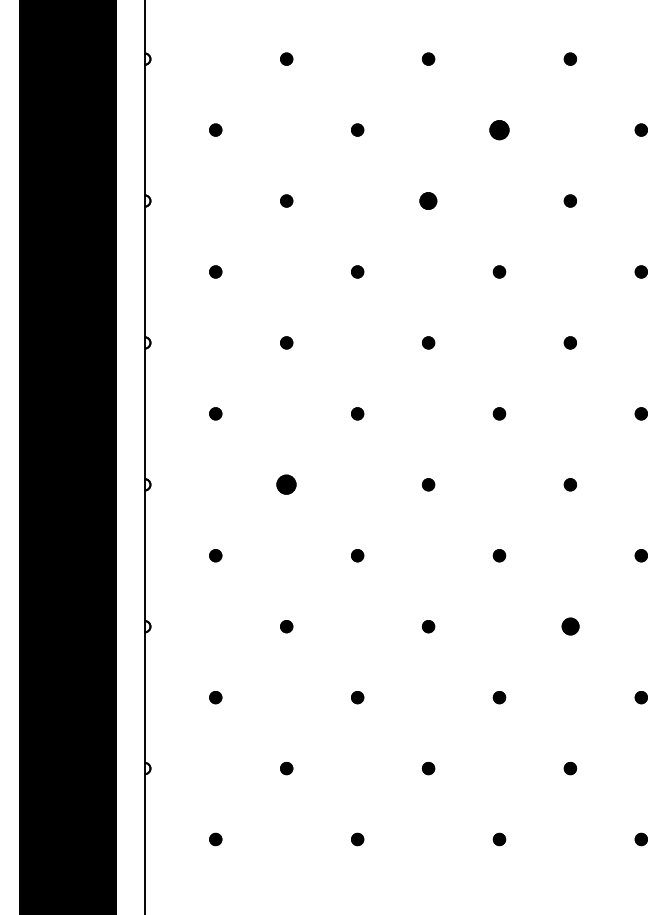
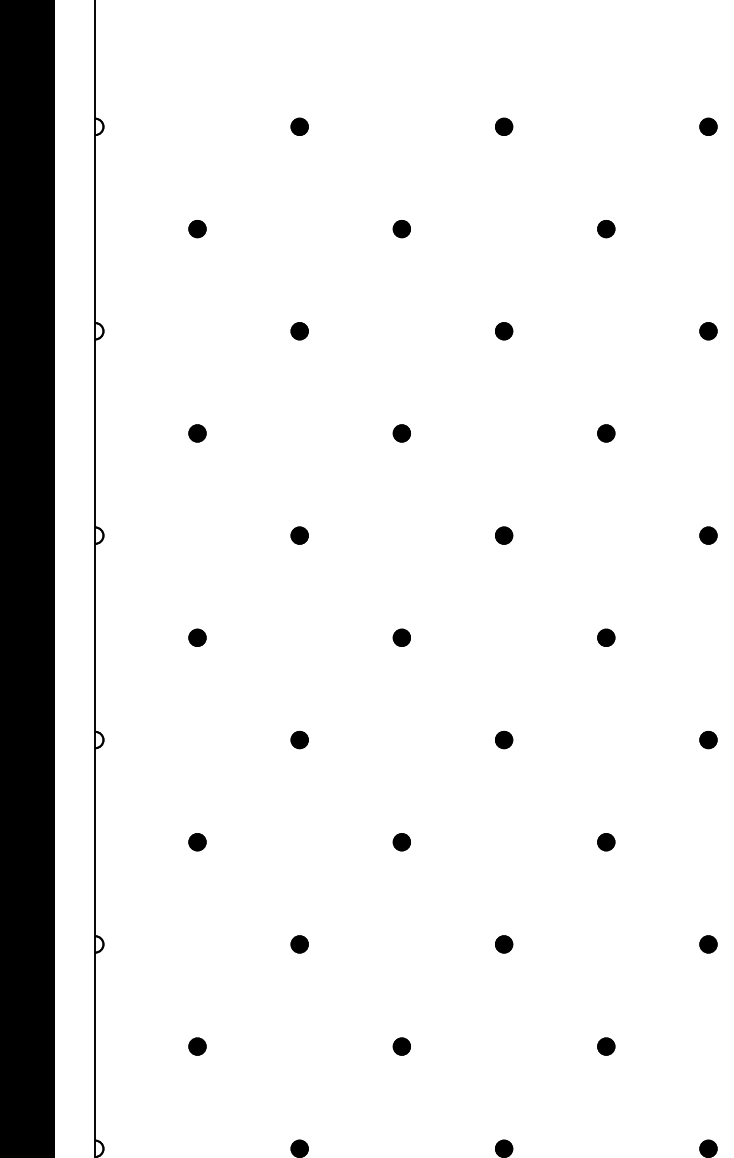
part: (499, 129) -> (606, 228), size x0.62
part: (428, 200) -> (504, 330), size x0.71
part: (286, 484) -> (299, 739), size x0.62
part: (569, 626) -> (707, 944), size x0.71

